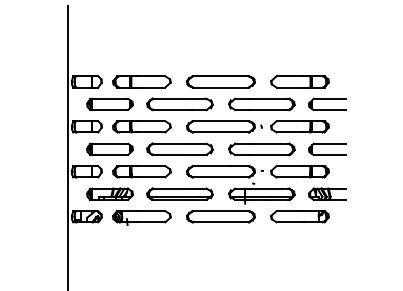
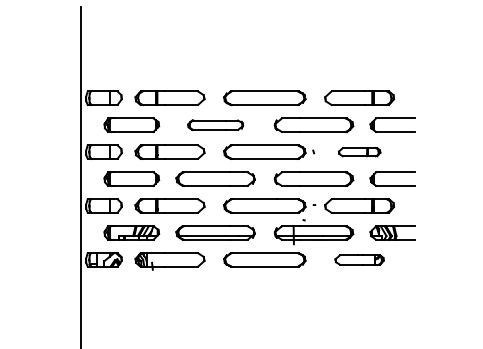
part: (179, 104) -> (215, 125), size x0.7
part: (299, 126) -> (359, 151), size x0.6
part: (299, 216) -> (359, 259), size x0.7

